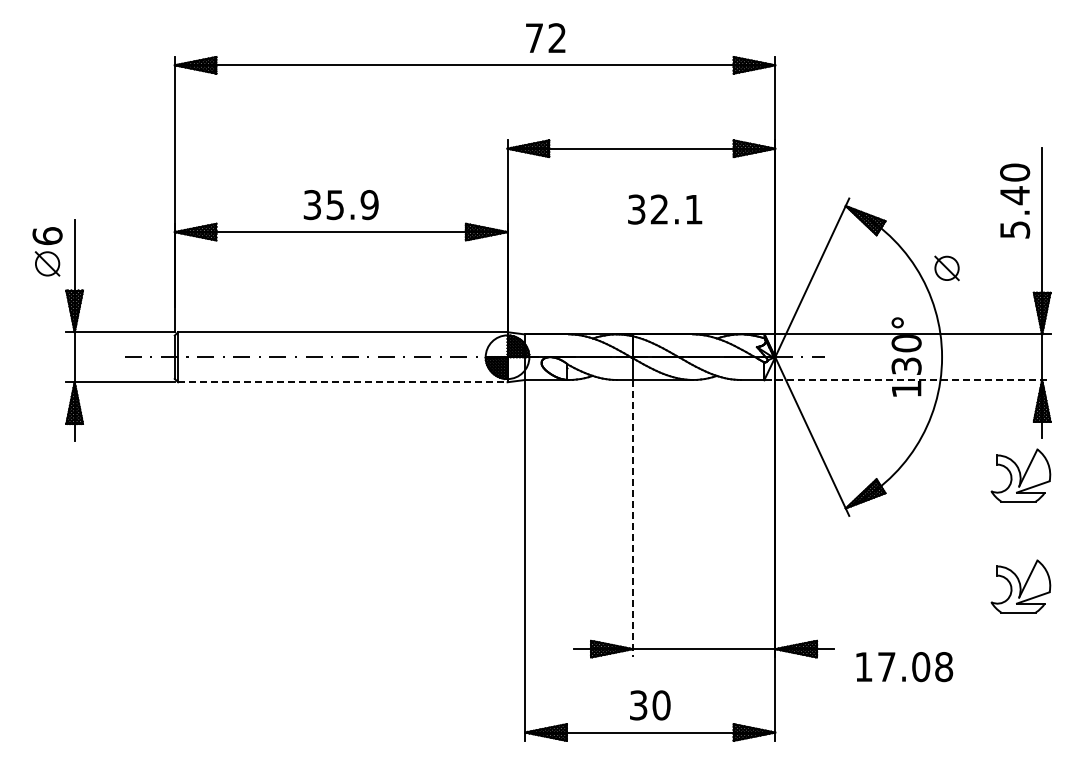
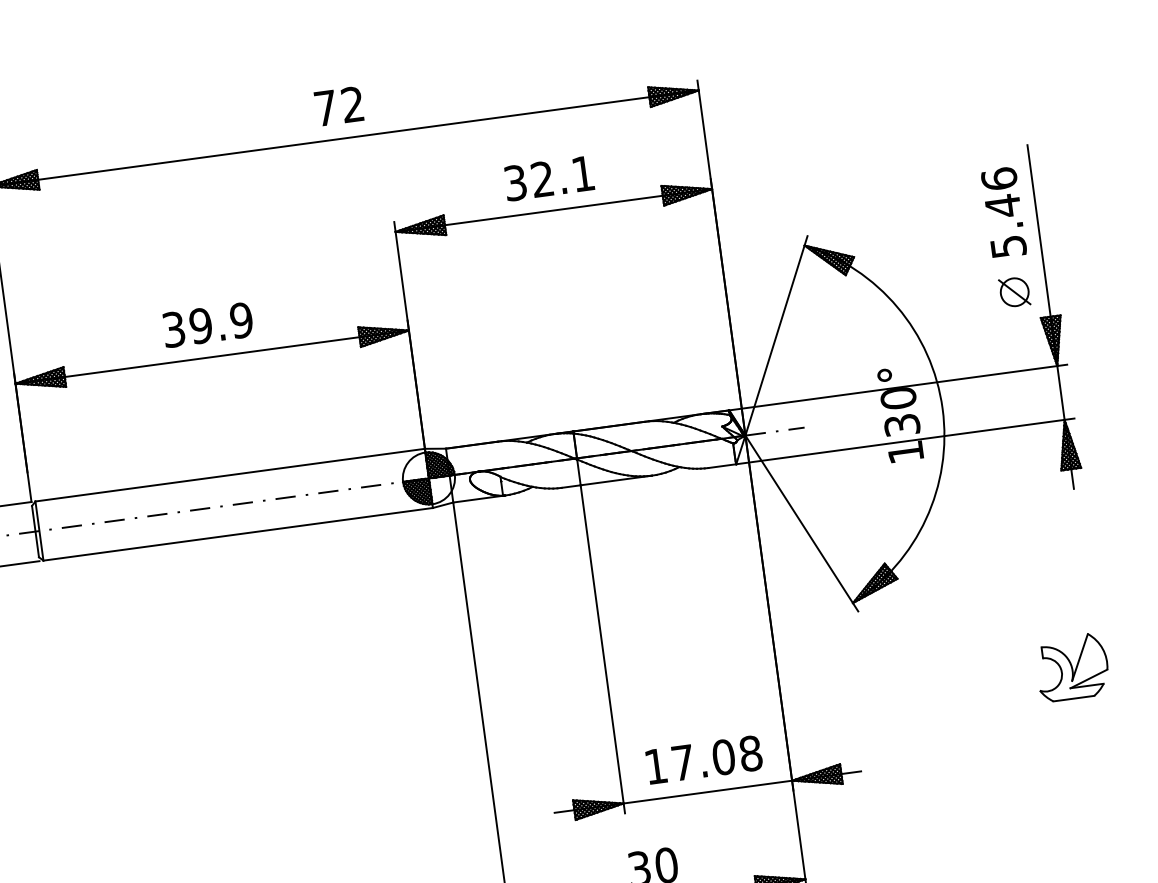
text: (545, 37) -> (338, 105), moved
text: (1014, 172) -> (998, 178), 5.40 -> 5.46
text: (335, 204) -> (201, 325), 35.9 -> 39.9
text: (665, 209) -> (549, 178), moved
part: (946, 268) -> (1014, 292), moved
line: (907, 380) -> (905, 441), dashed -> solid
line: (342, 382) -> (237, 534), dashed -> solid
part: (1020, 475) -> (1054, 536), removed
line: (632, 518) -> (602, 649), dashed -> solid
text: (904, 667) -> (704, 760), moved

